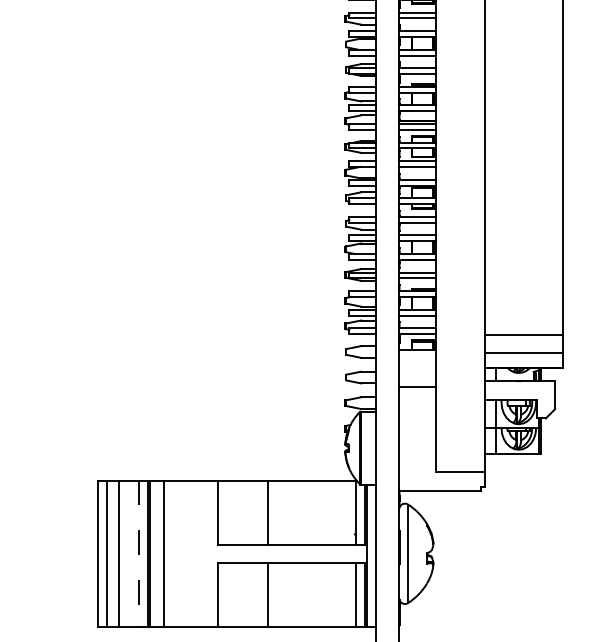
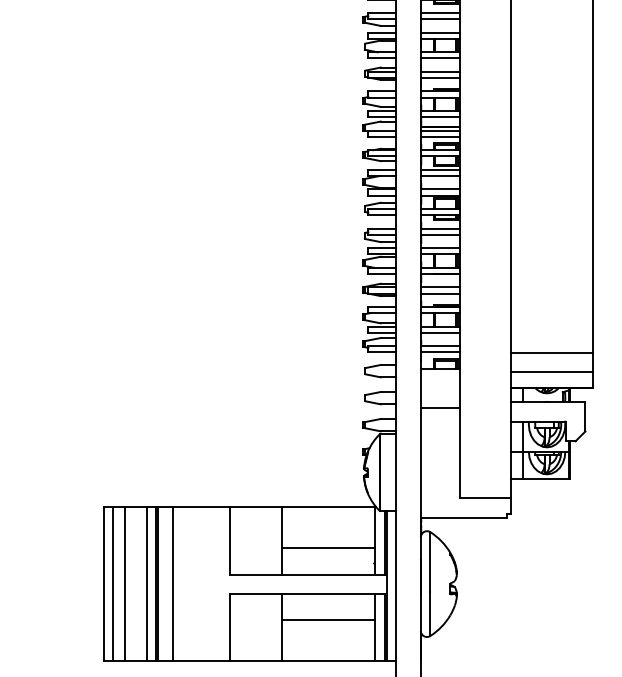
line: (311, 520) -> (328, 548), added
line: (139, 554) -> (146, 584), dashed -> solid
line: (311, 587) -> (328, 619), added

